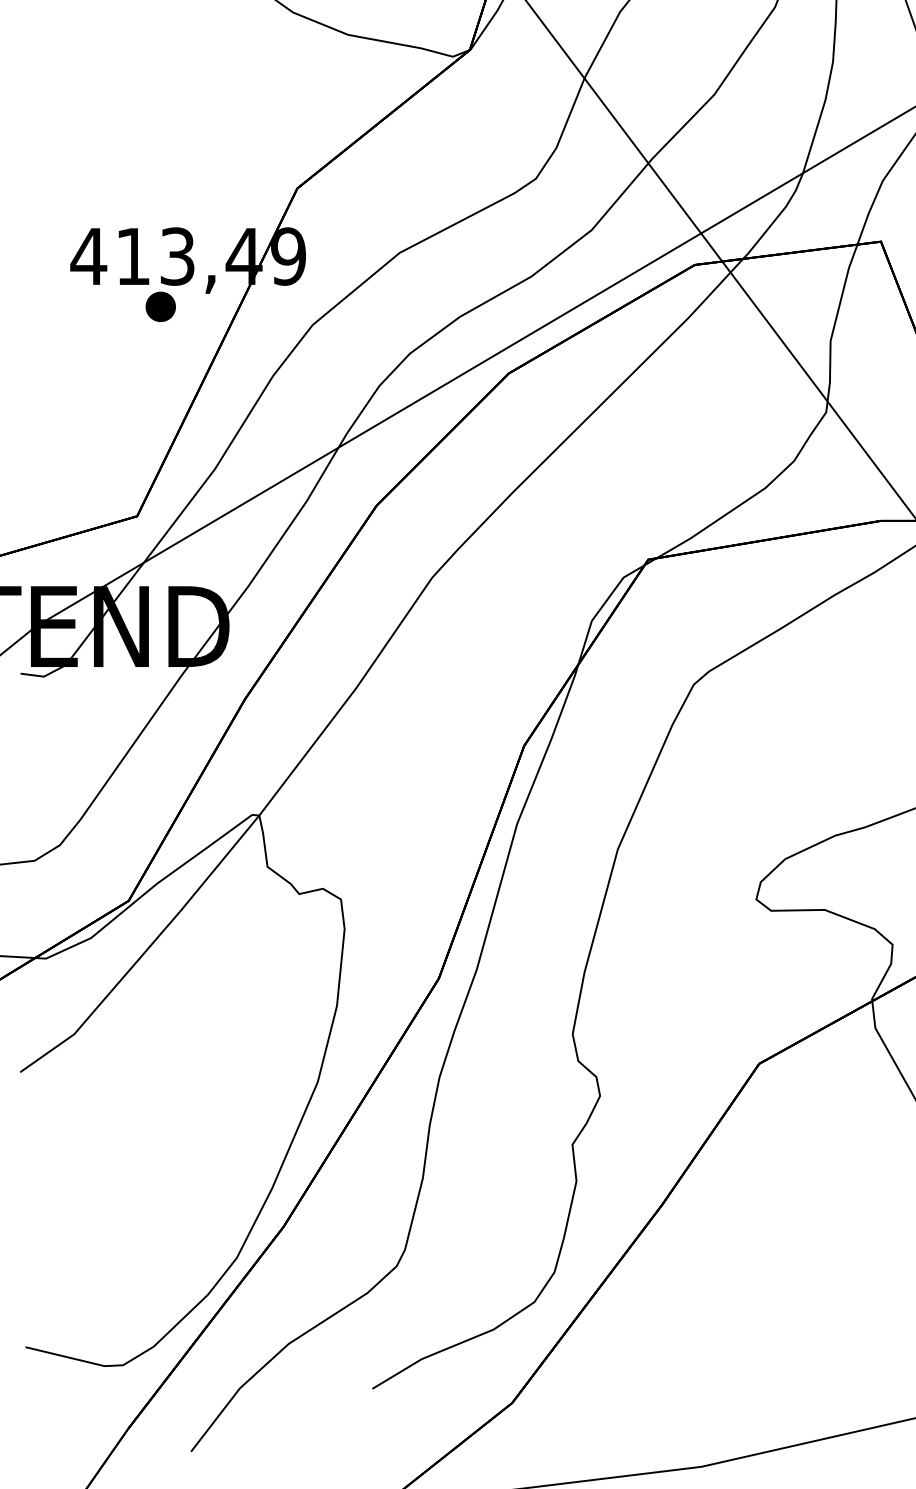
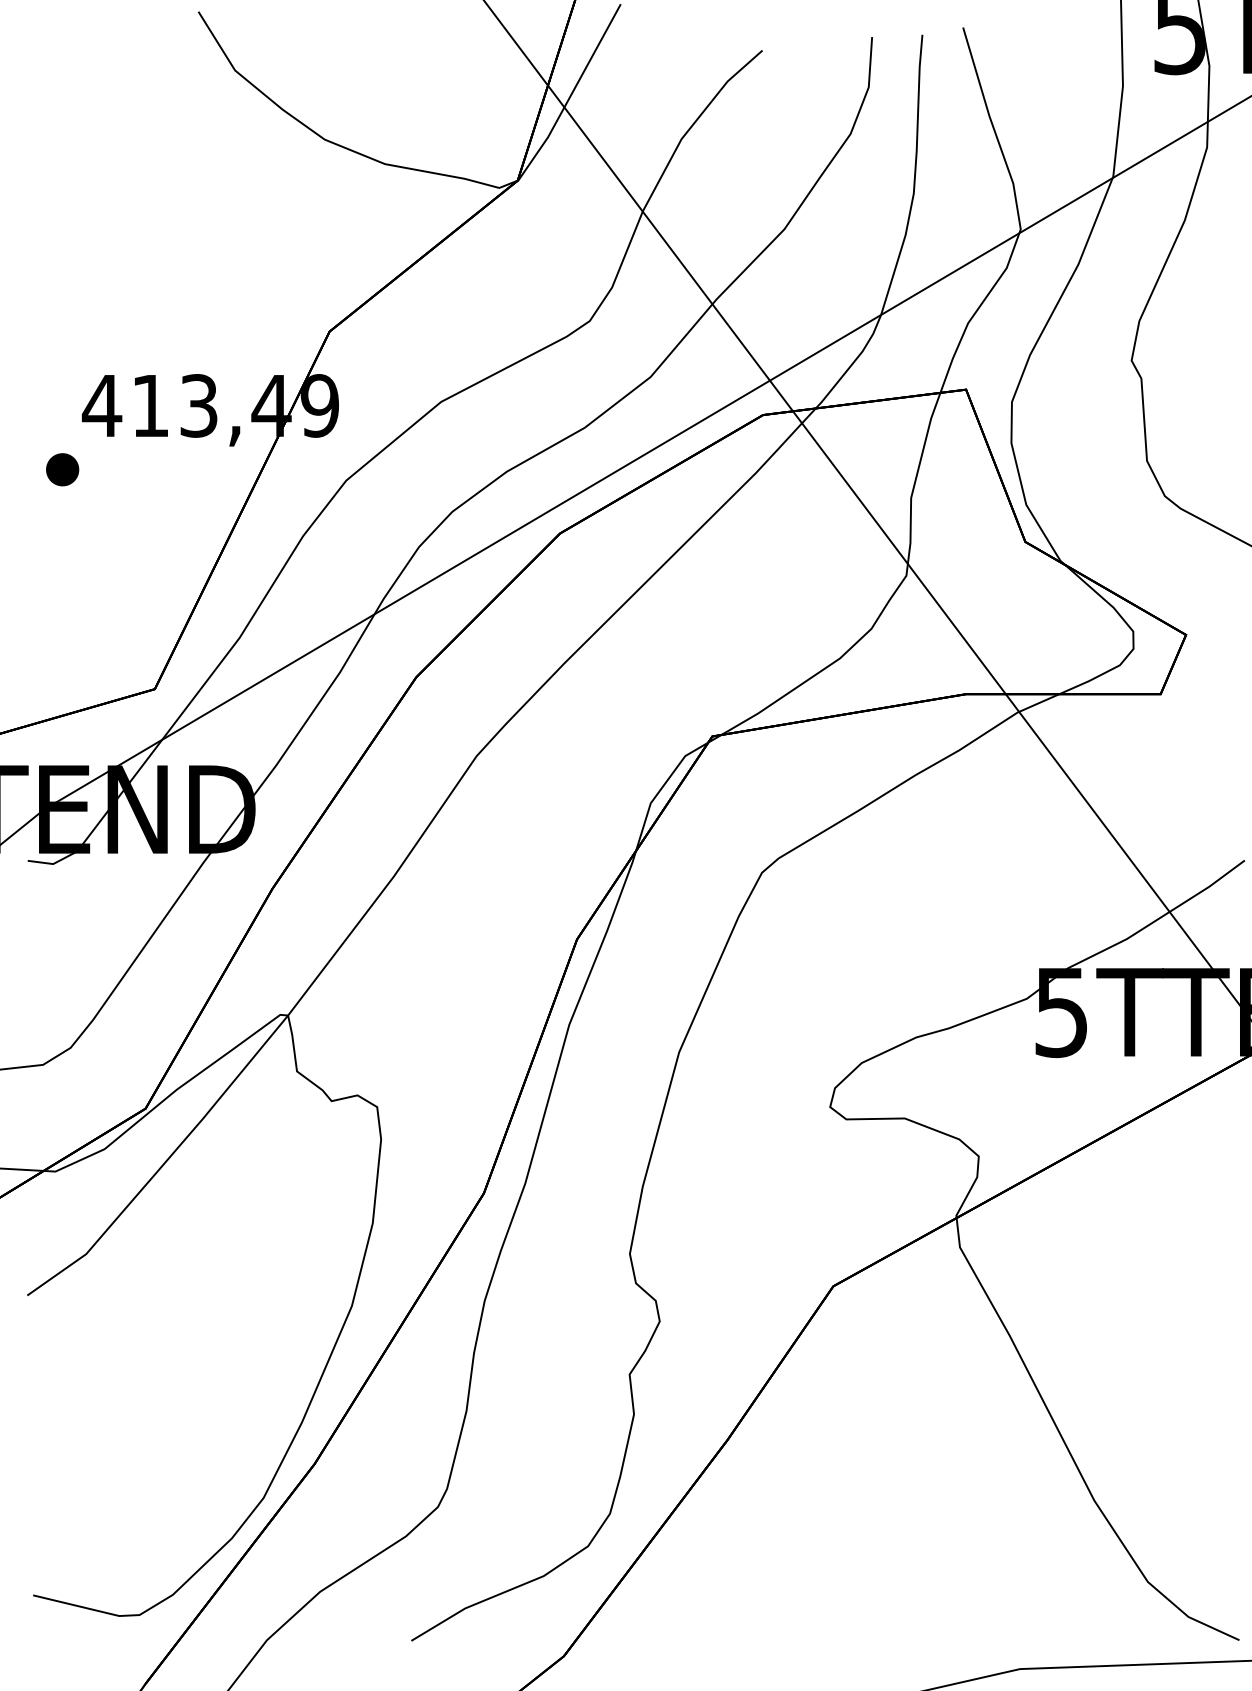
part: (160, 306) -> (62, 469), moved

